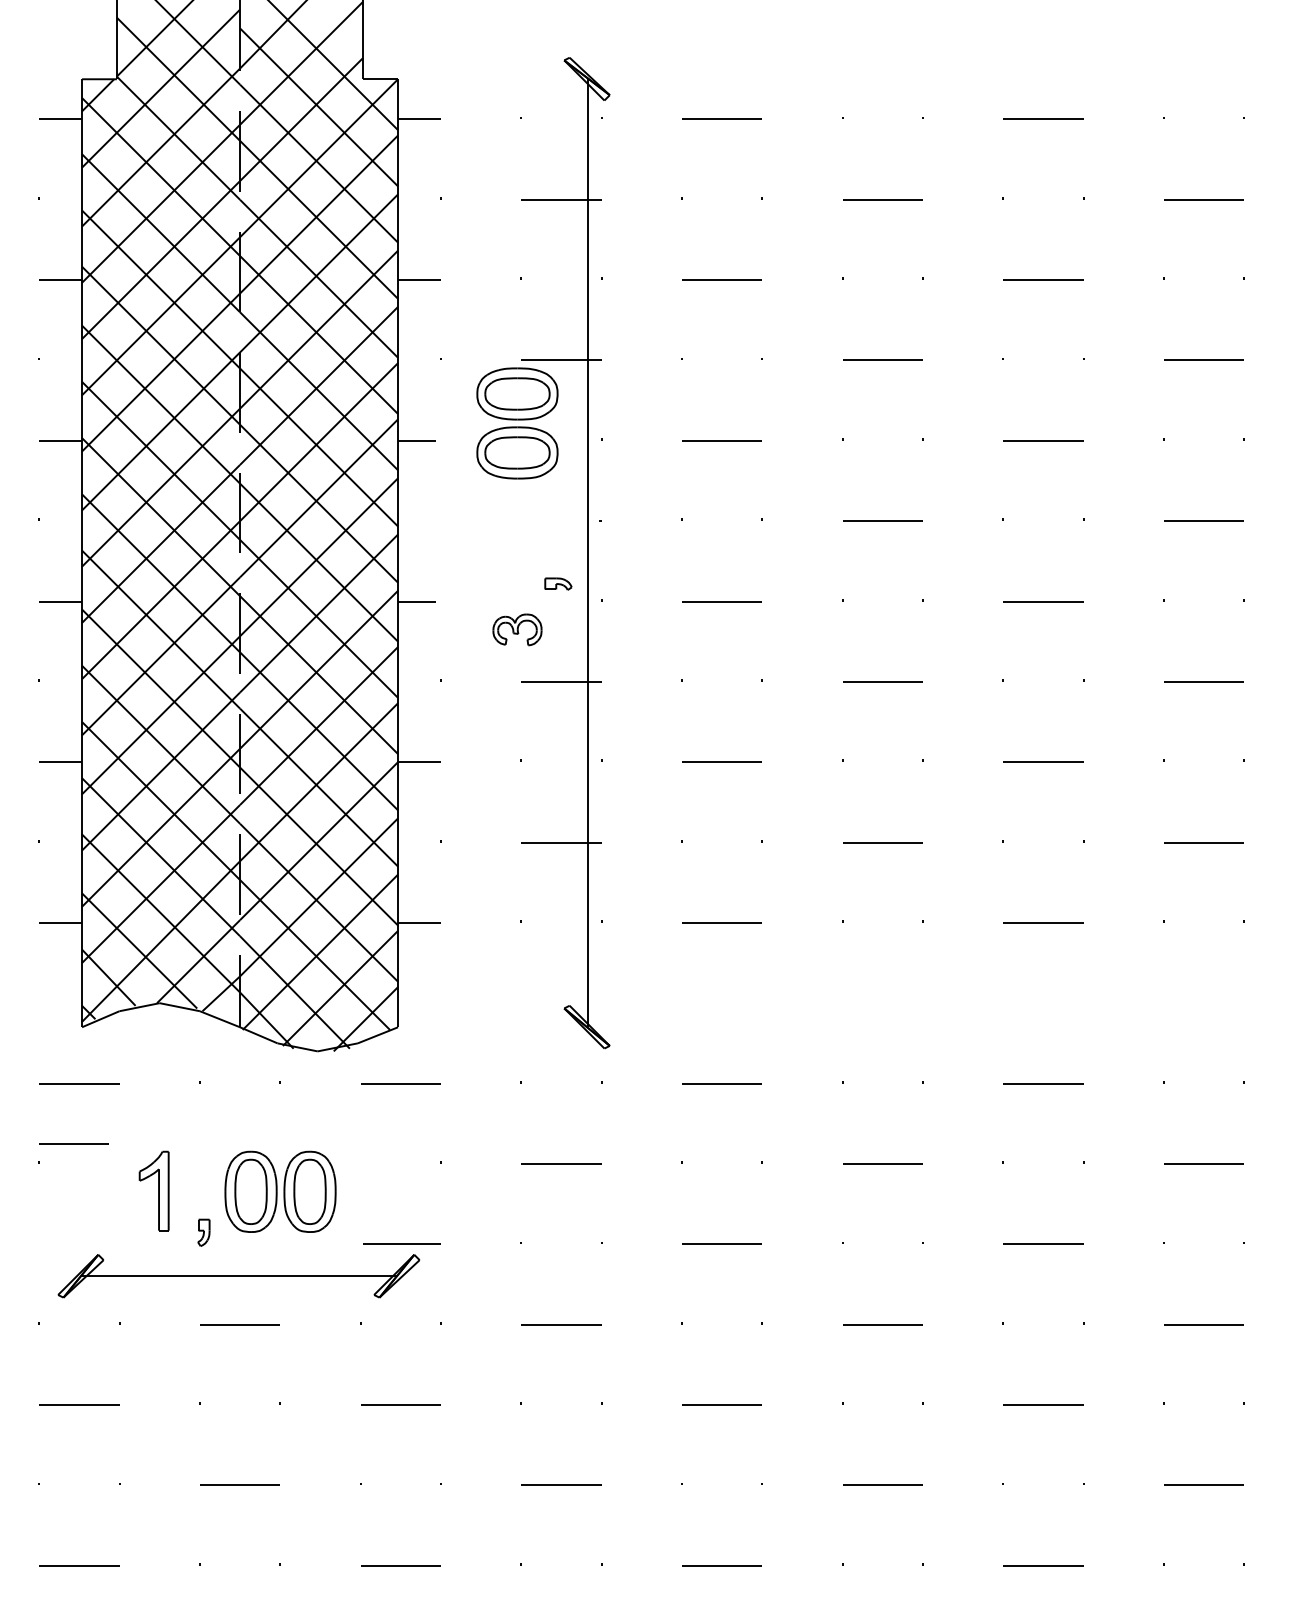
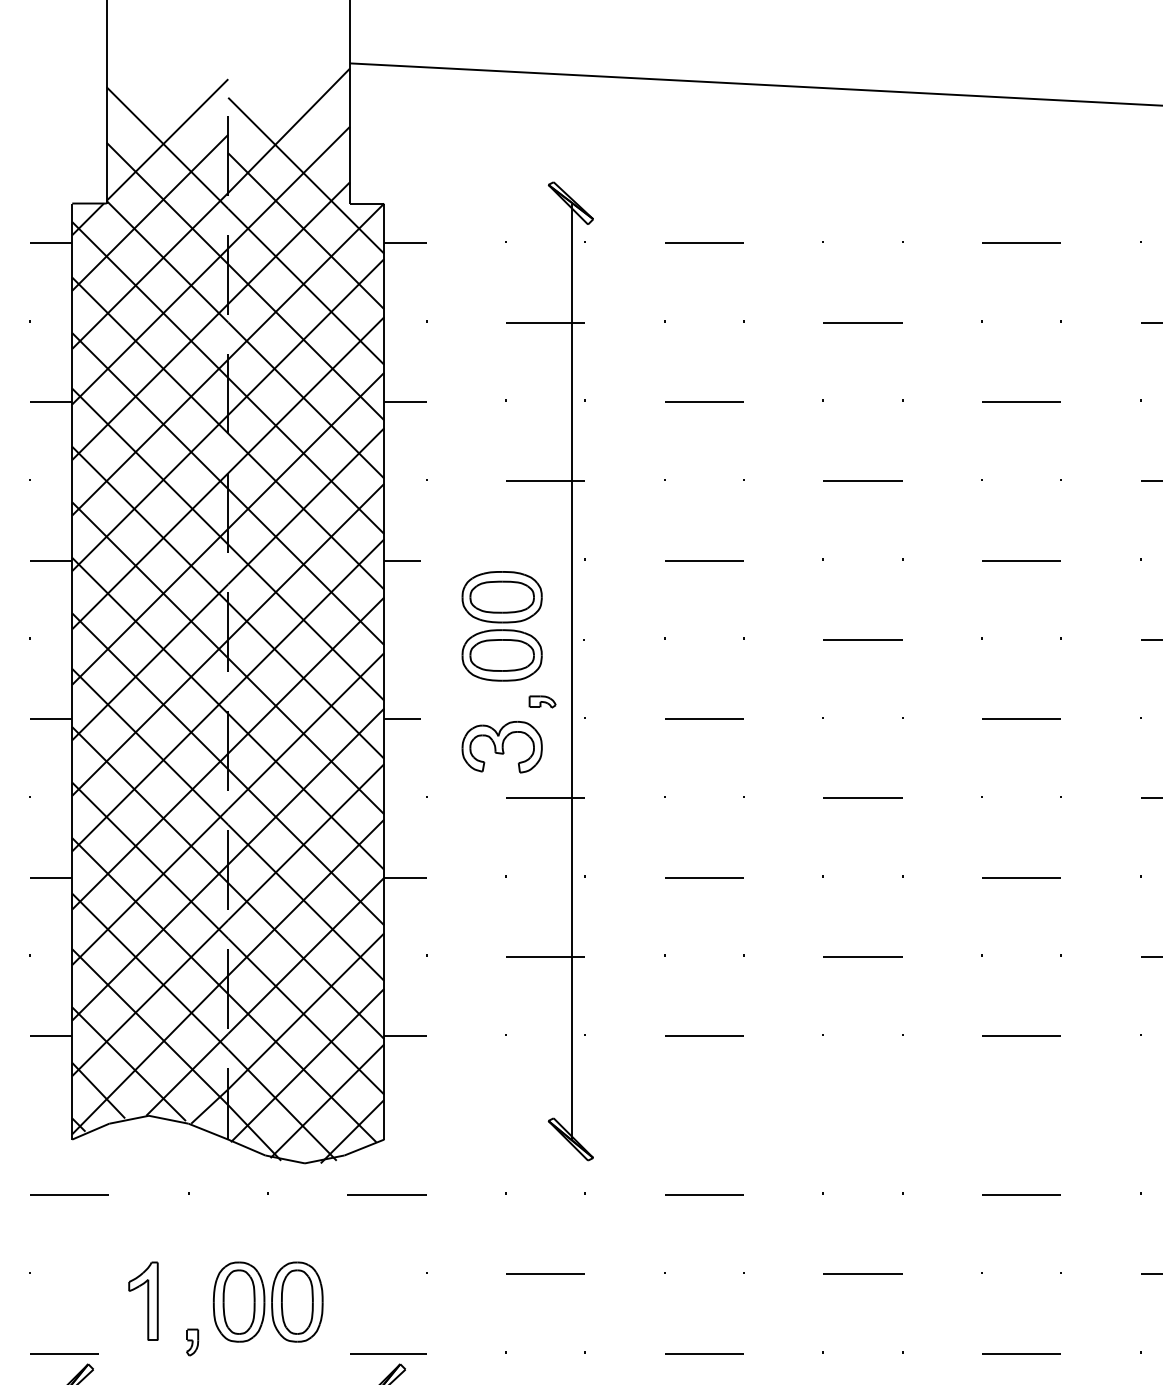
part: (517, 423) -> (502, 626), moved
part: (517, 629) -> (502, 746), size x1.67
line: (73, 1143) -> (63, 1353), moved

